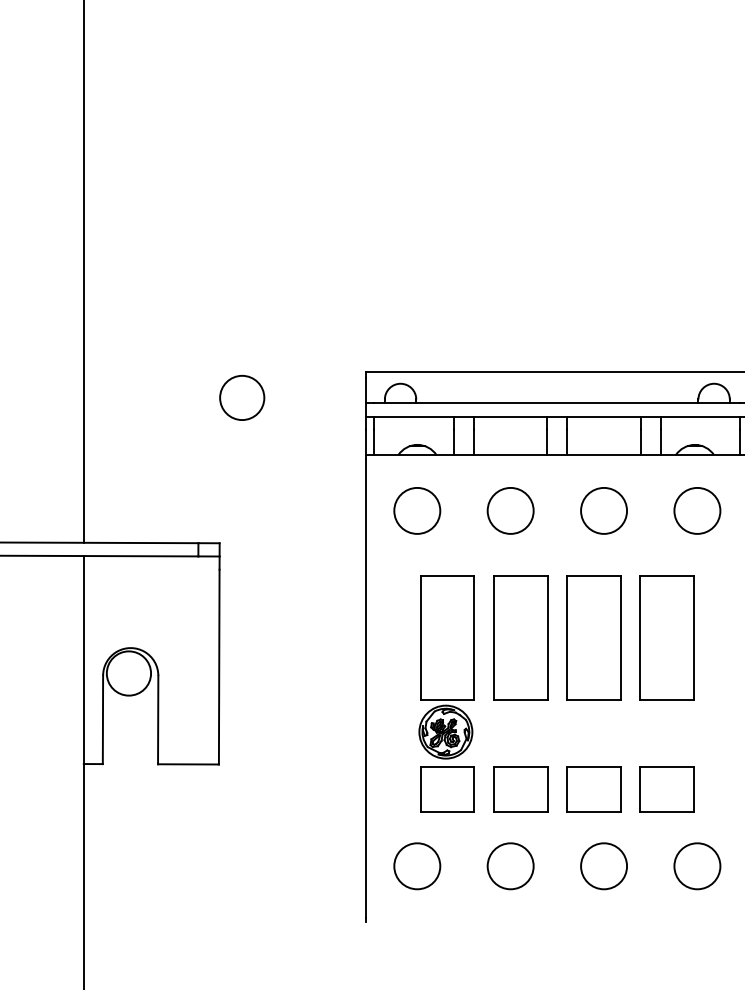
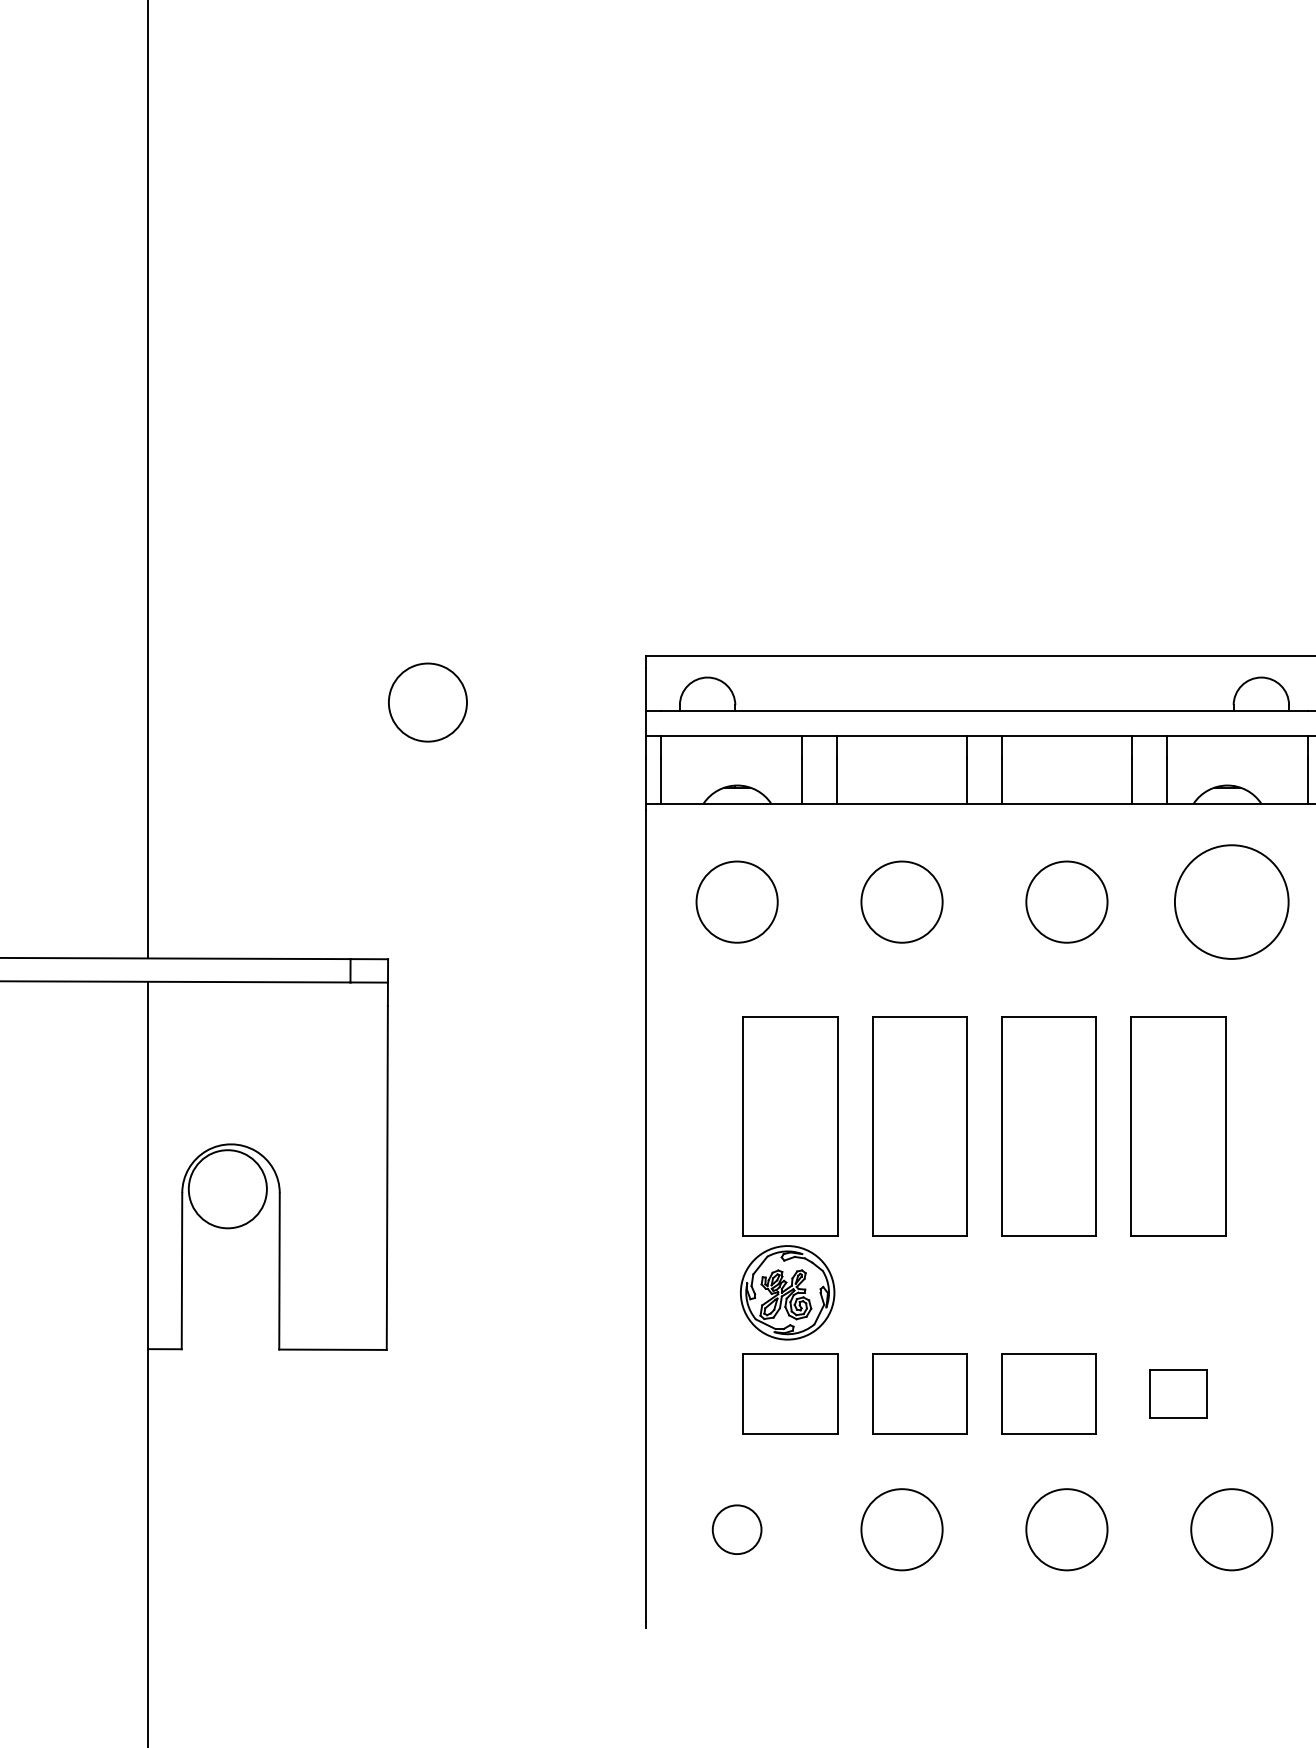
circle: (697, 510) -> (1231, 901), size x1.4
part: (666, 789) -> (1177, 1394), size x0.6
circle: (417, 866) -> (737, 1530), size x0.6

